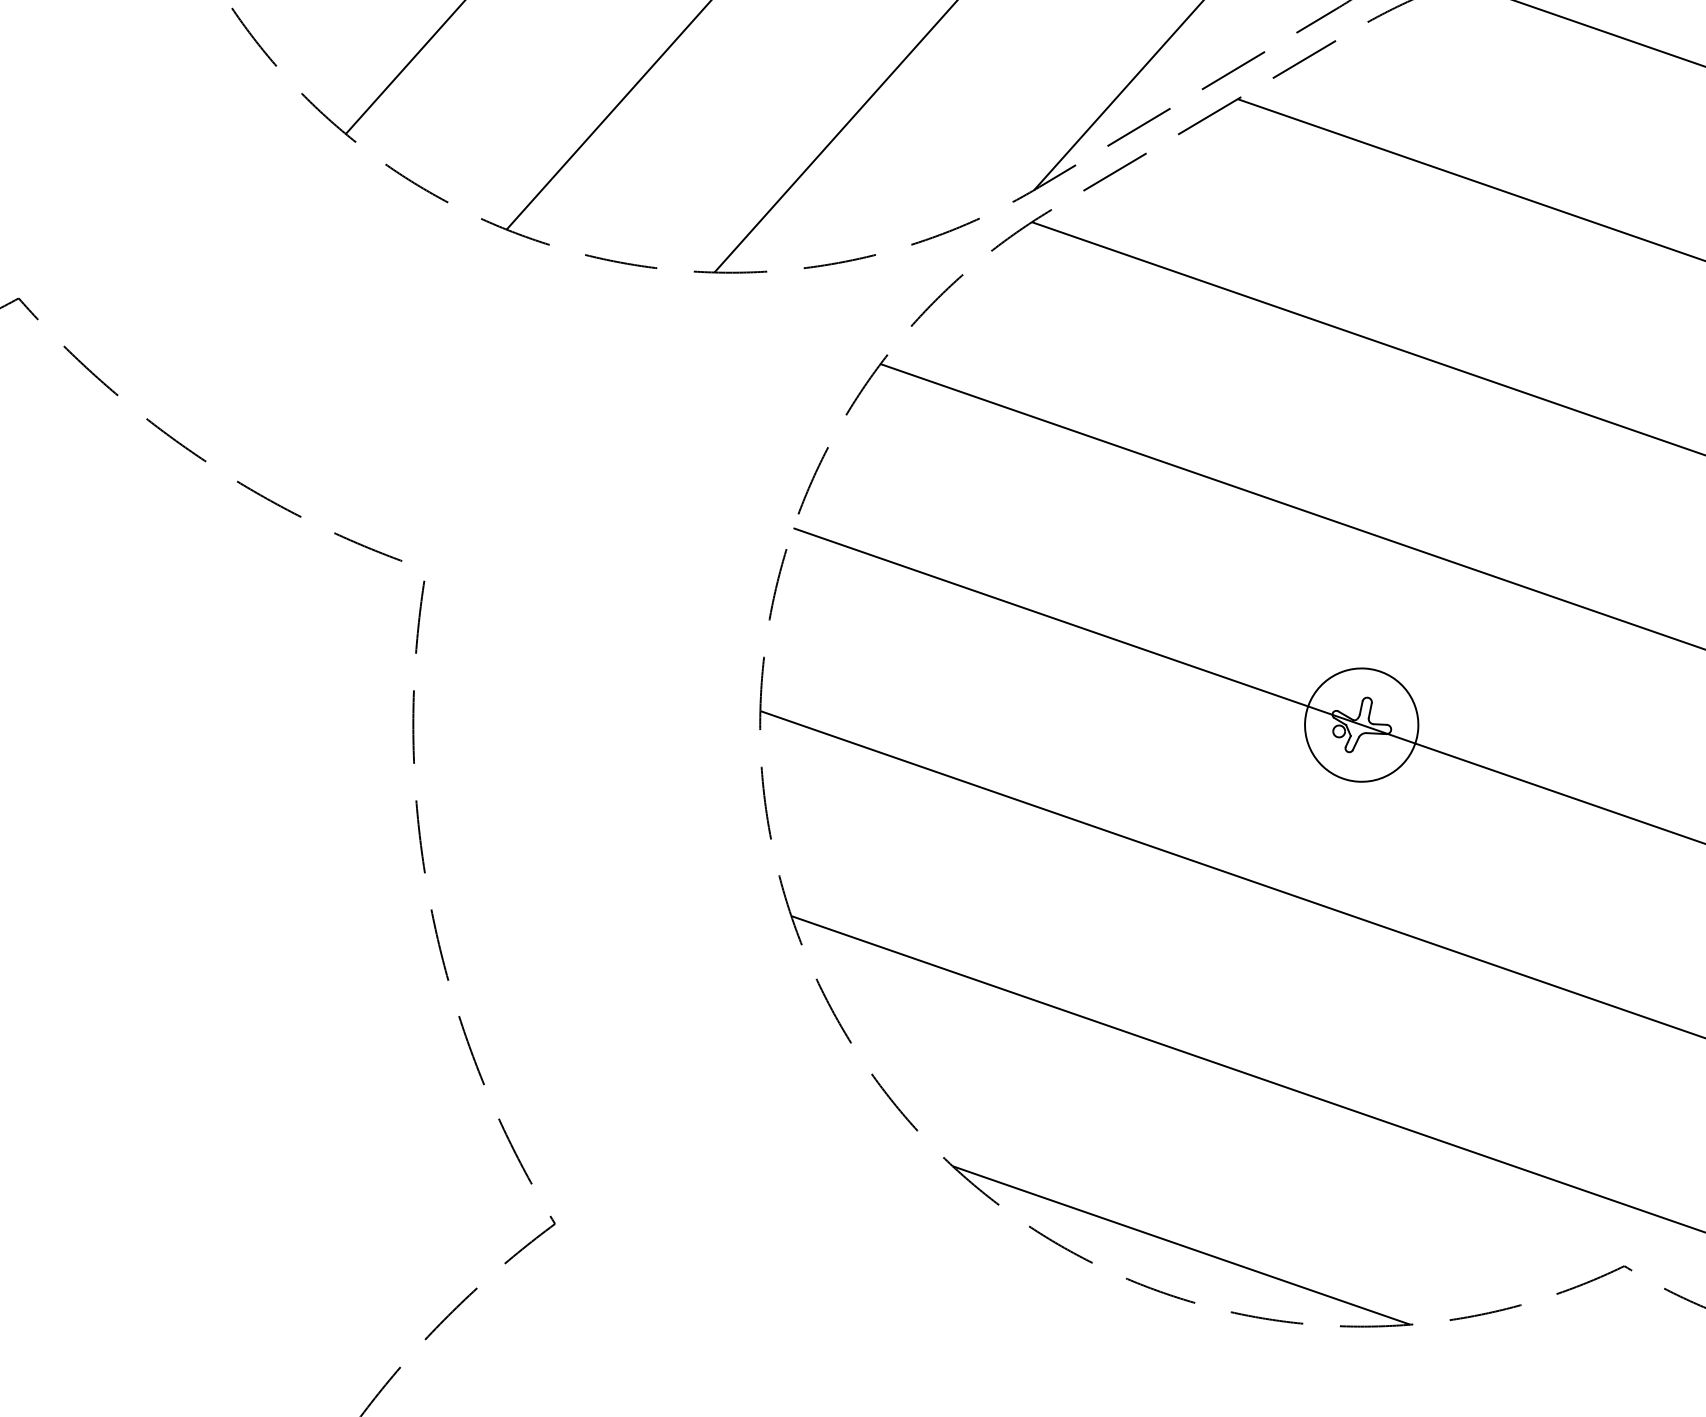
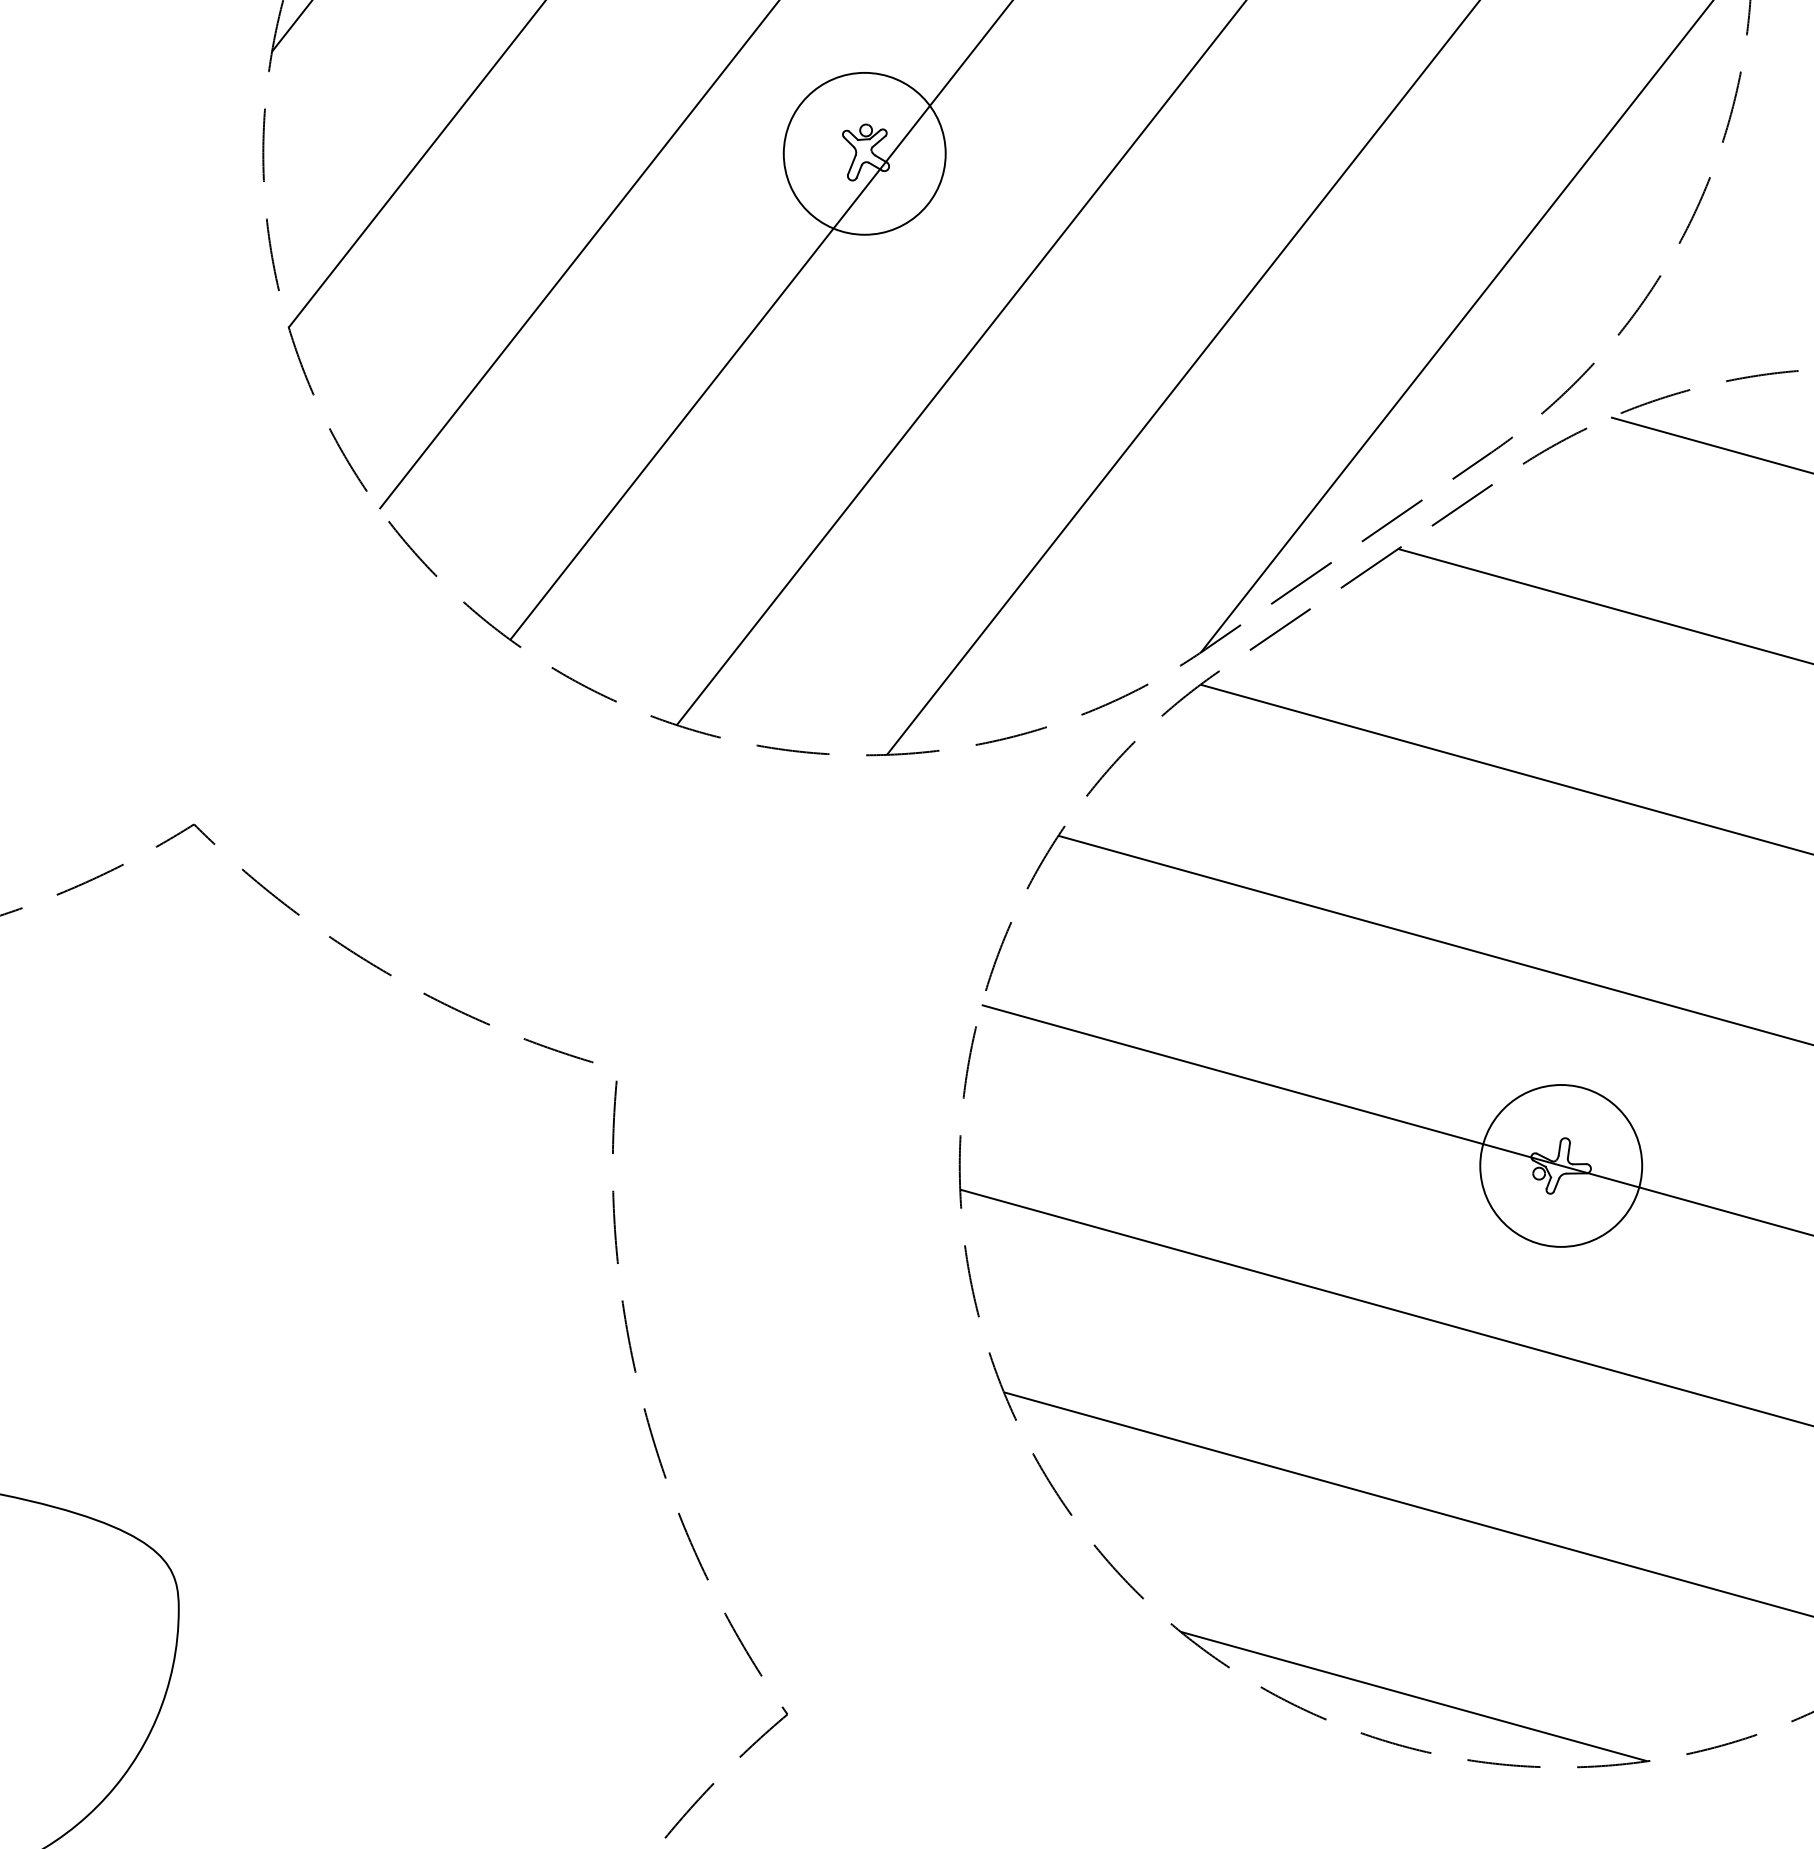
circle: (1361, 724) -> (1561, 1165), size x1.43

